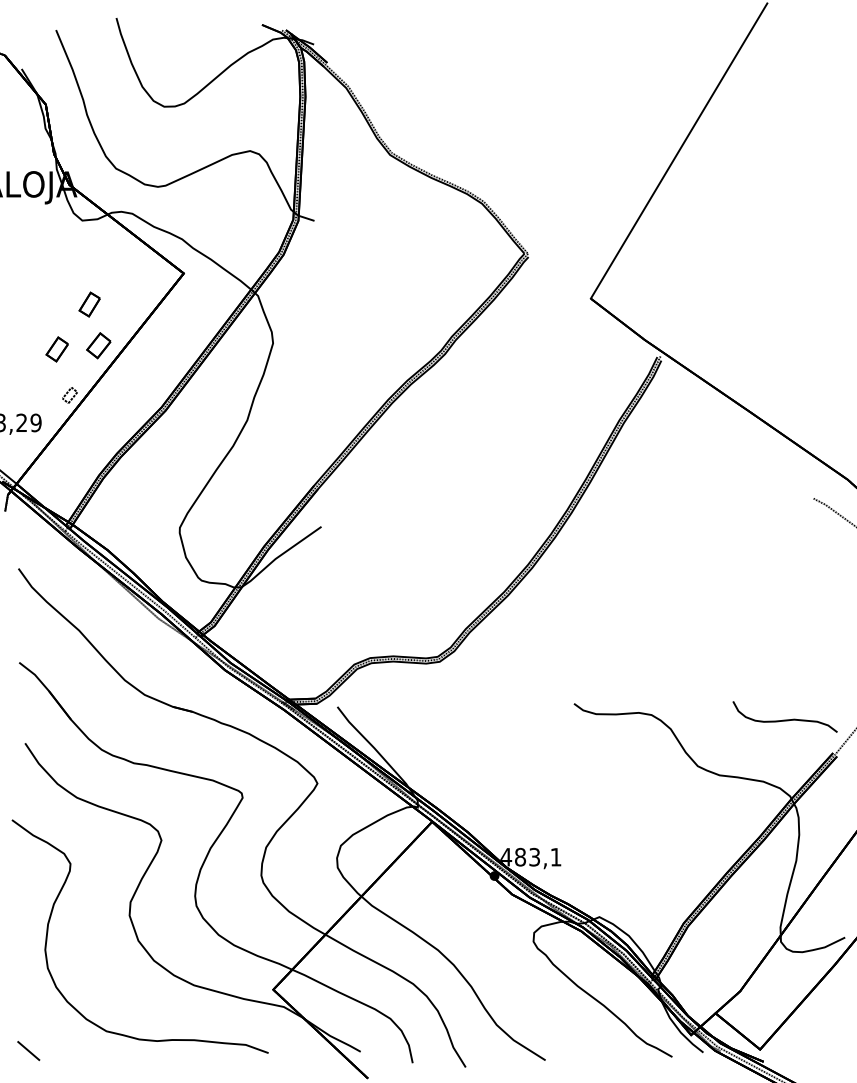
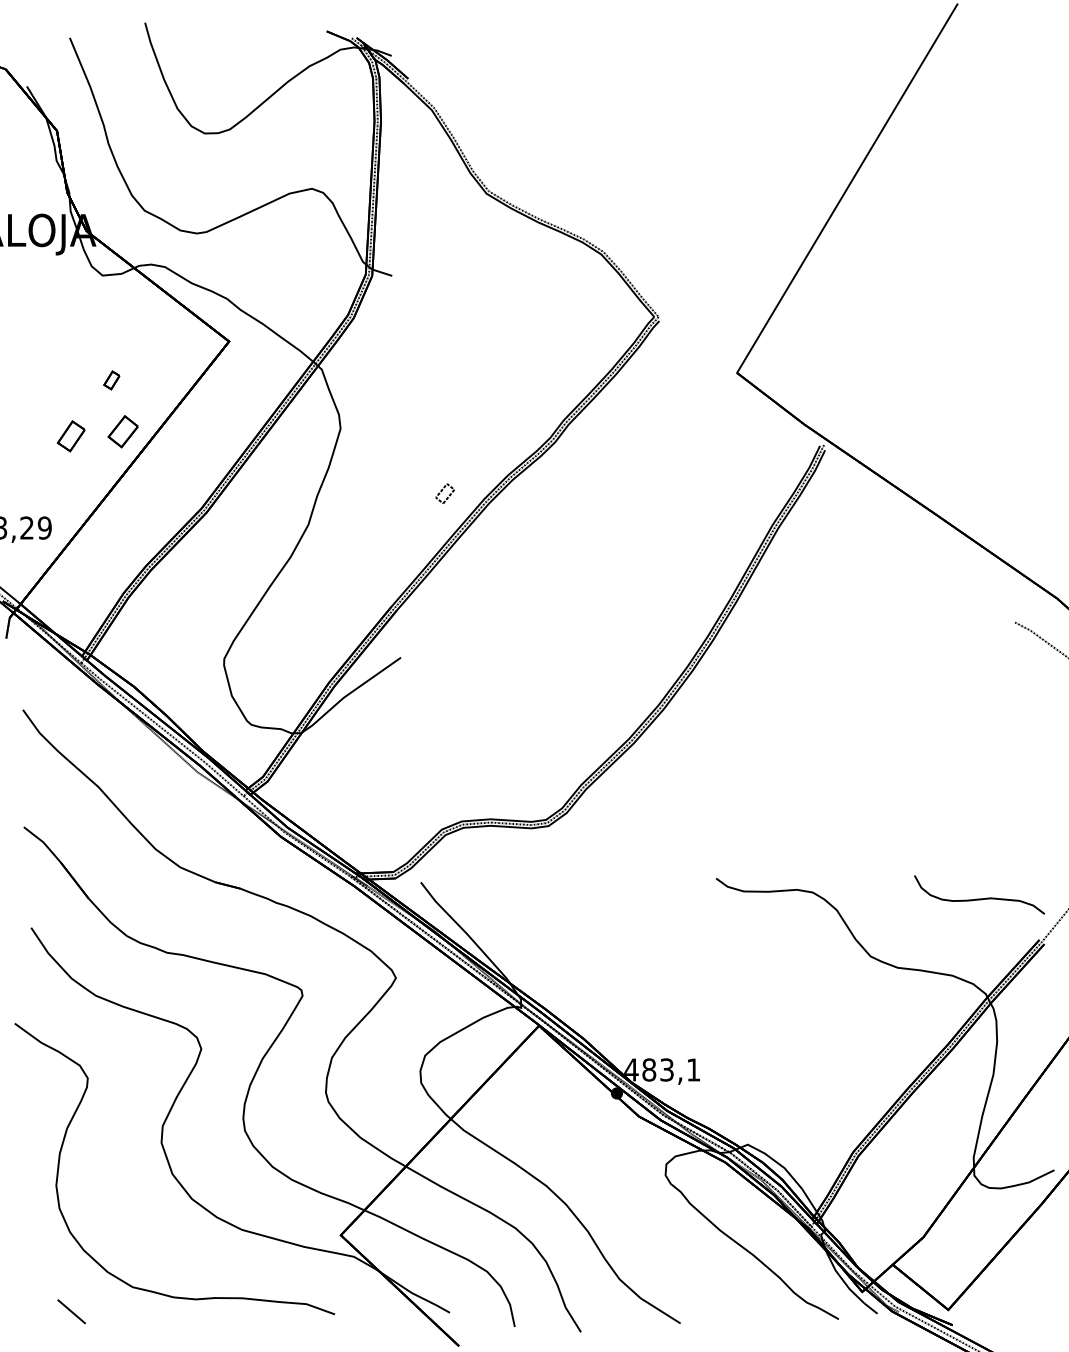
part: (89, 304) -> (111, 380), size x0.6
part: (69, 395) -> (444, 493), moved
line: (28, 1050) -> (71, 1311), moved

